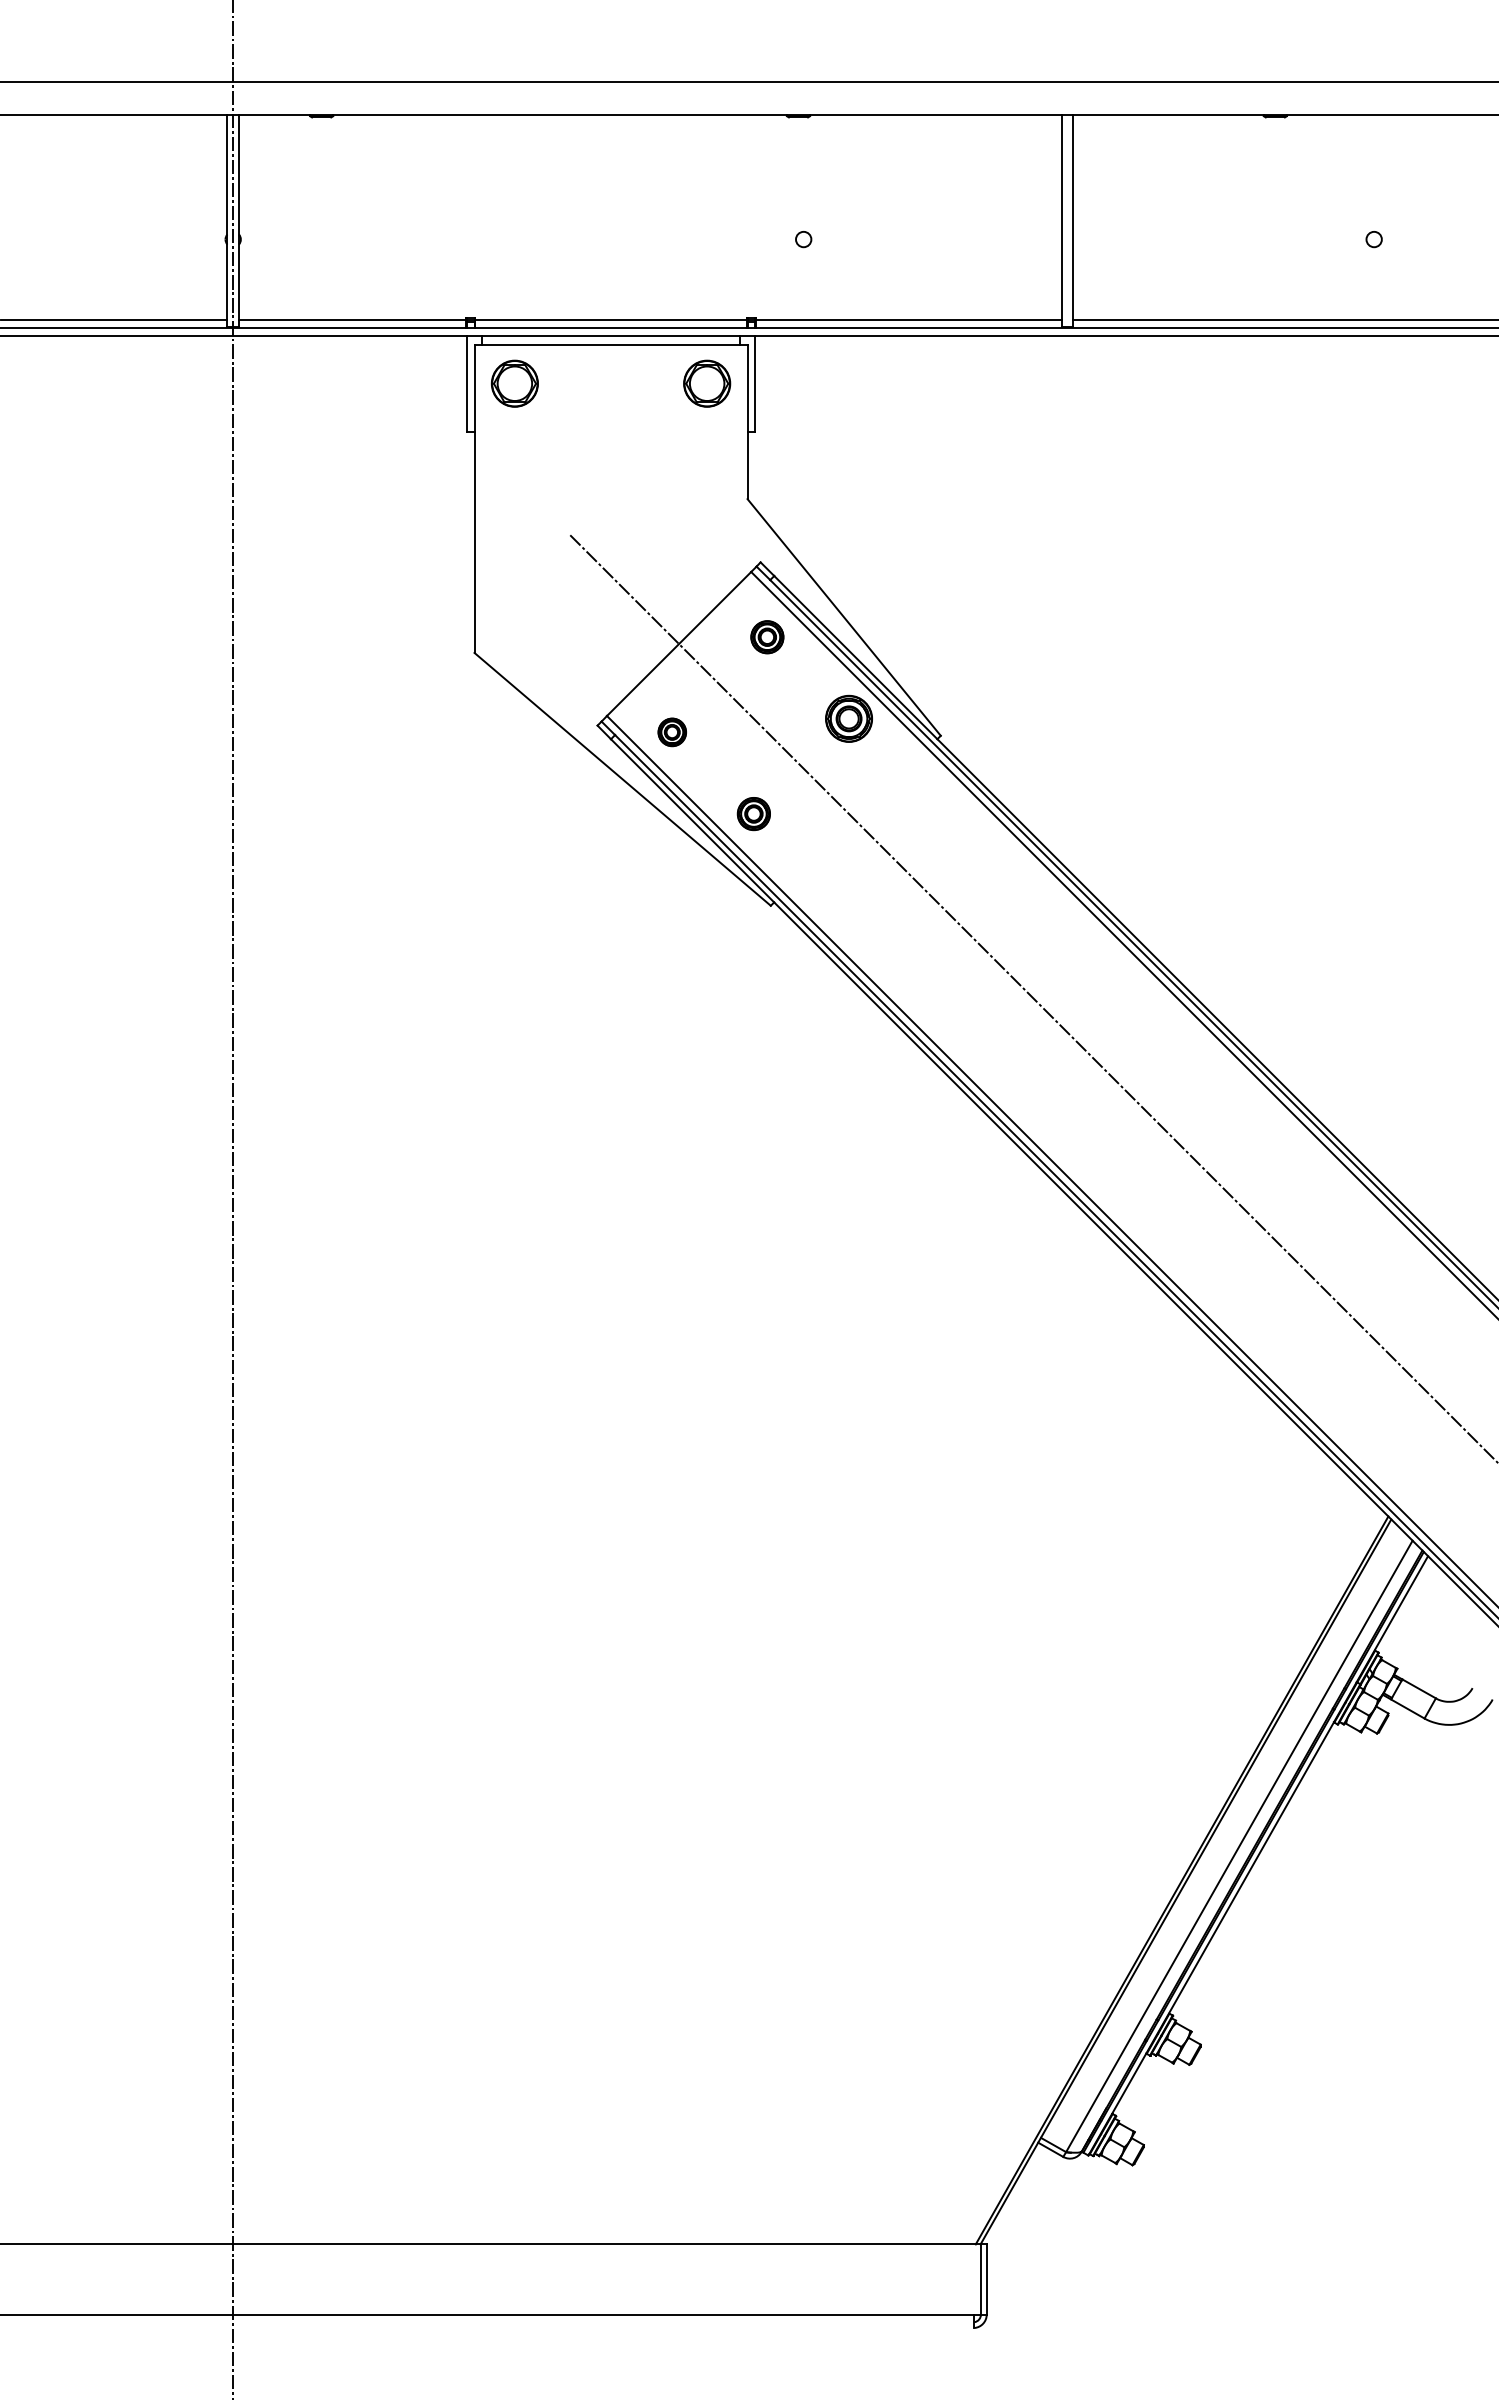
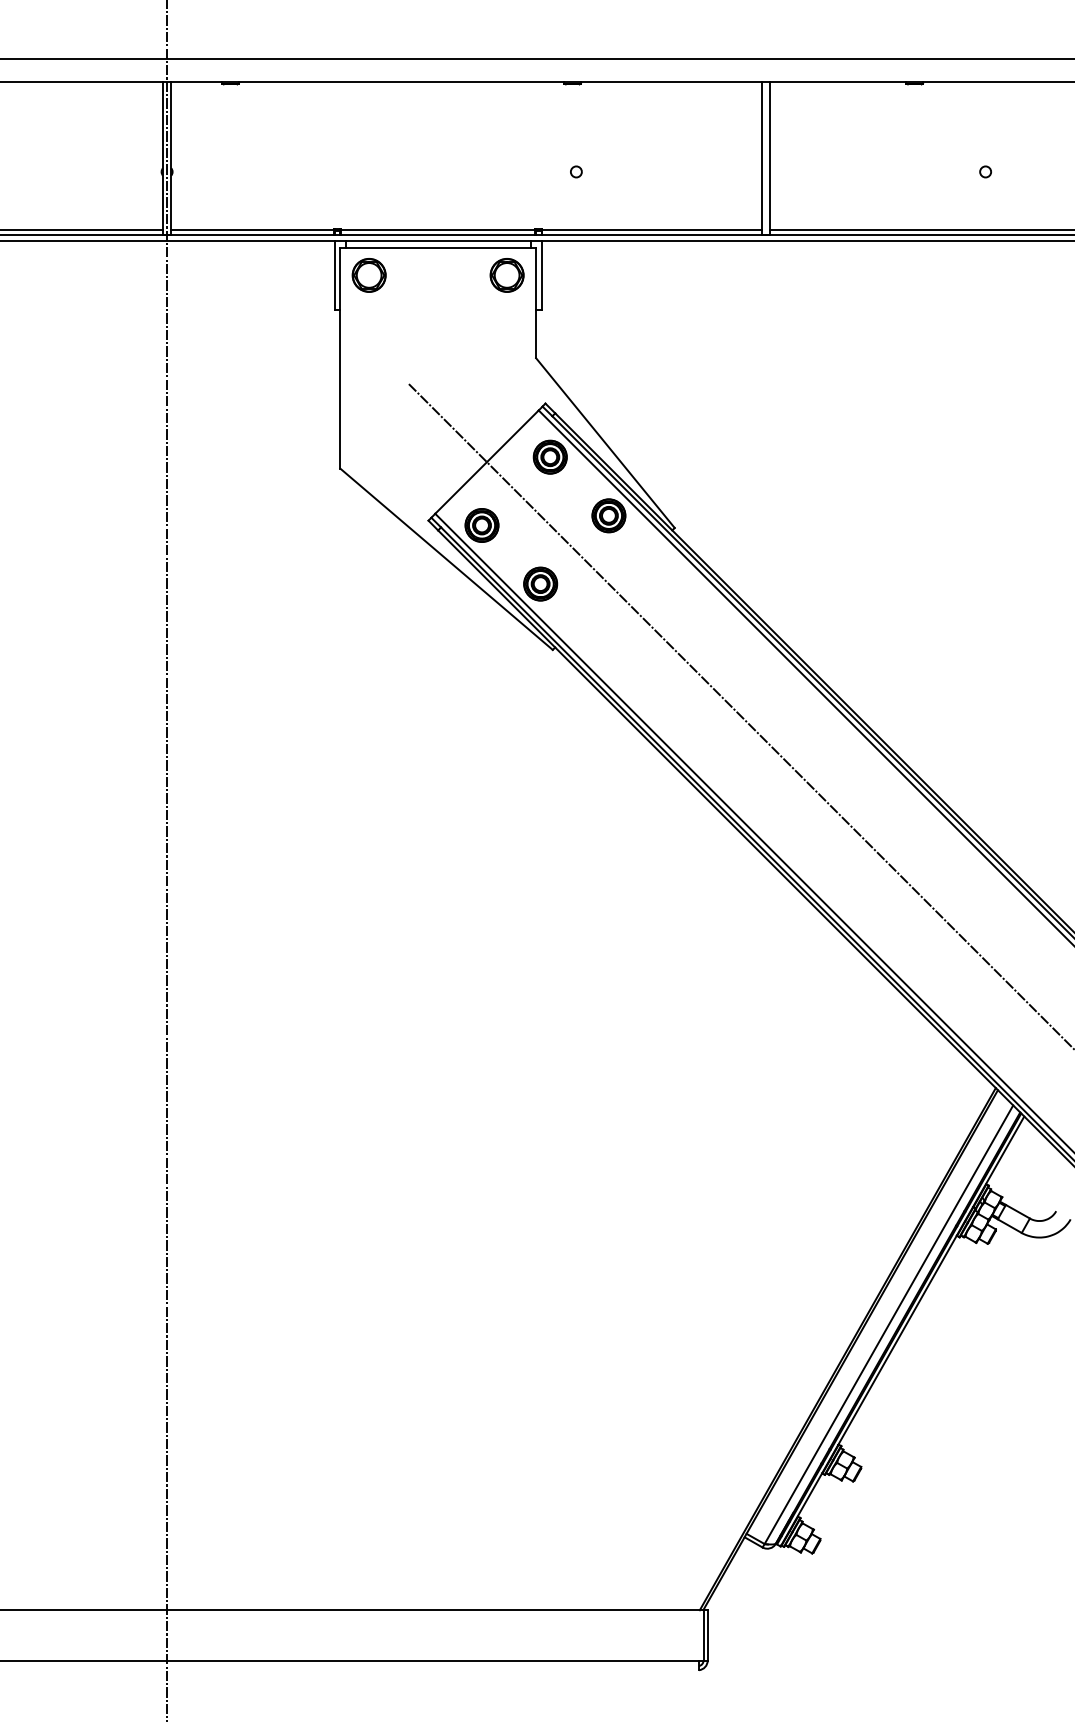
part: (767, 637) -> (550, 457), size x1.43
part: (672, 732) -> (482, 525), size x1.67
part: (753, 813) -> (540, 583), size x1.43

